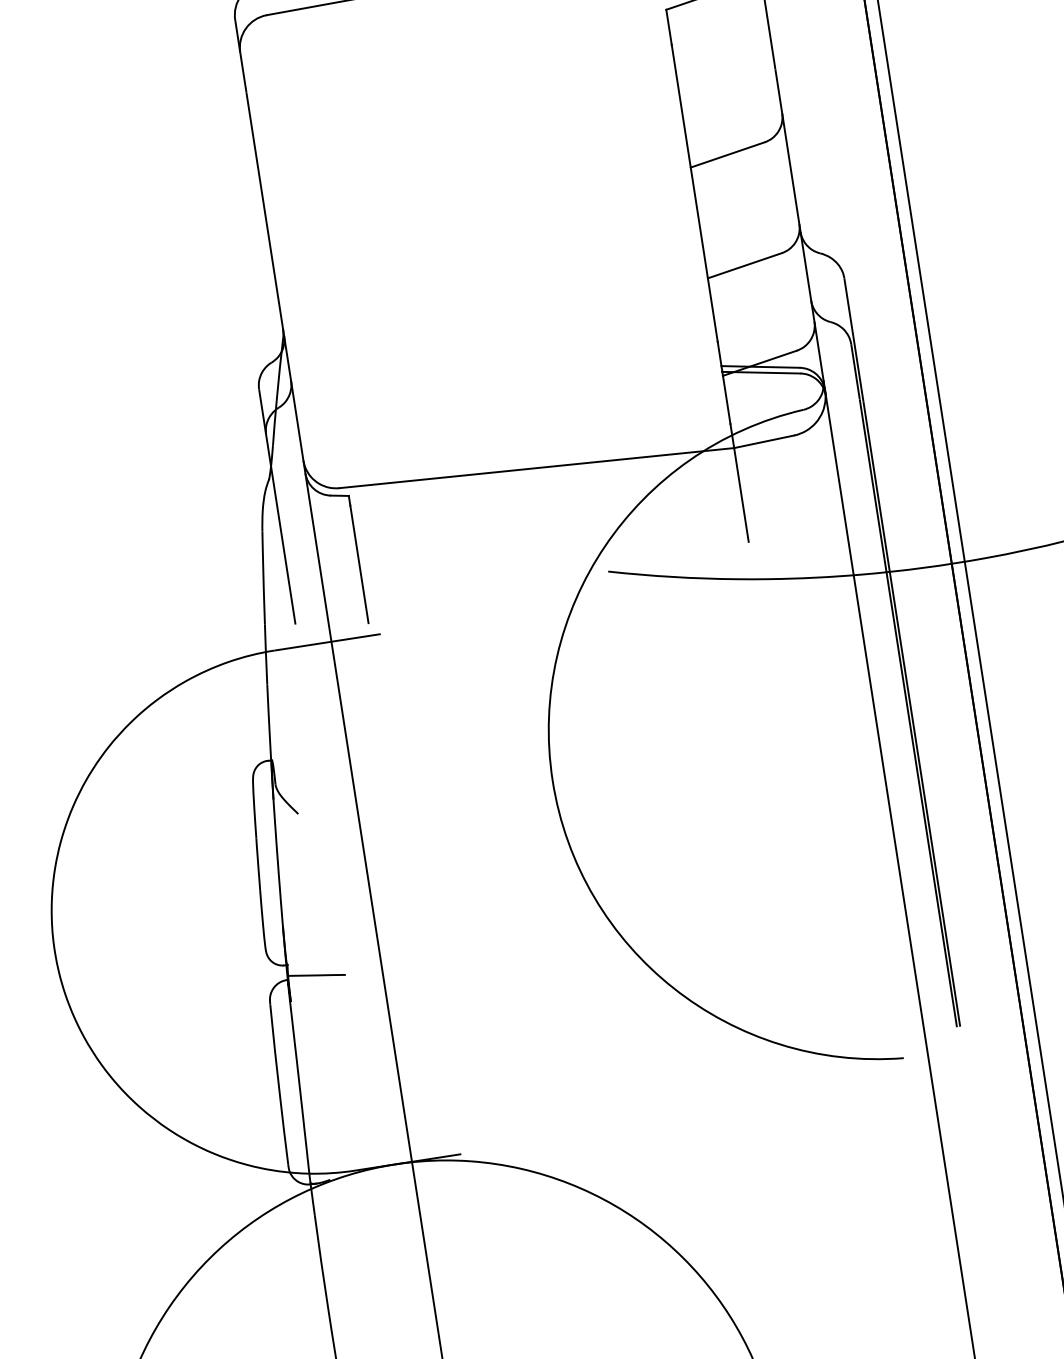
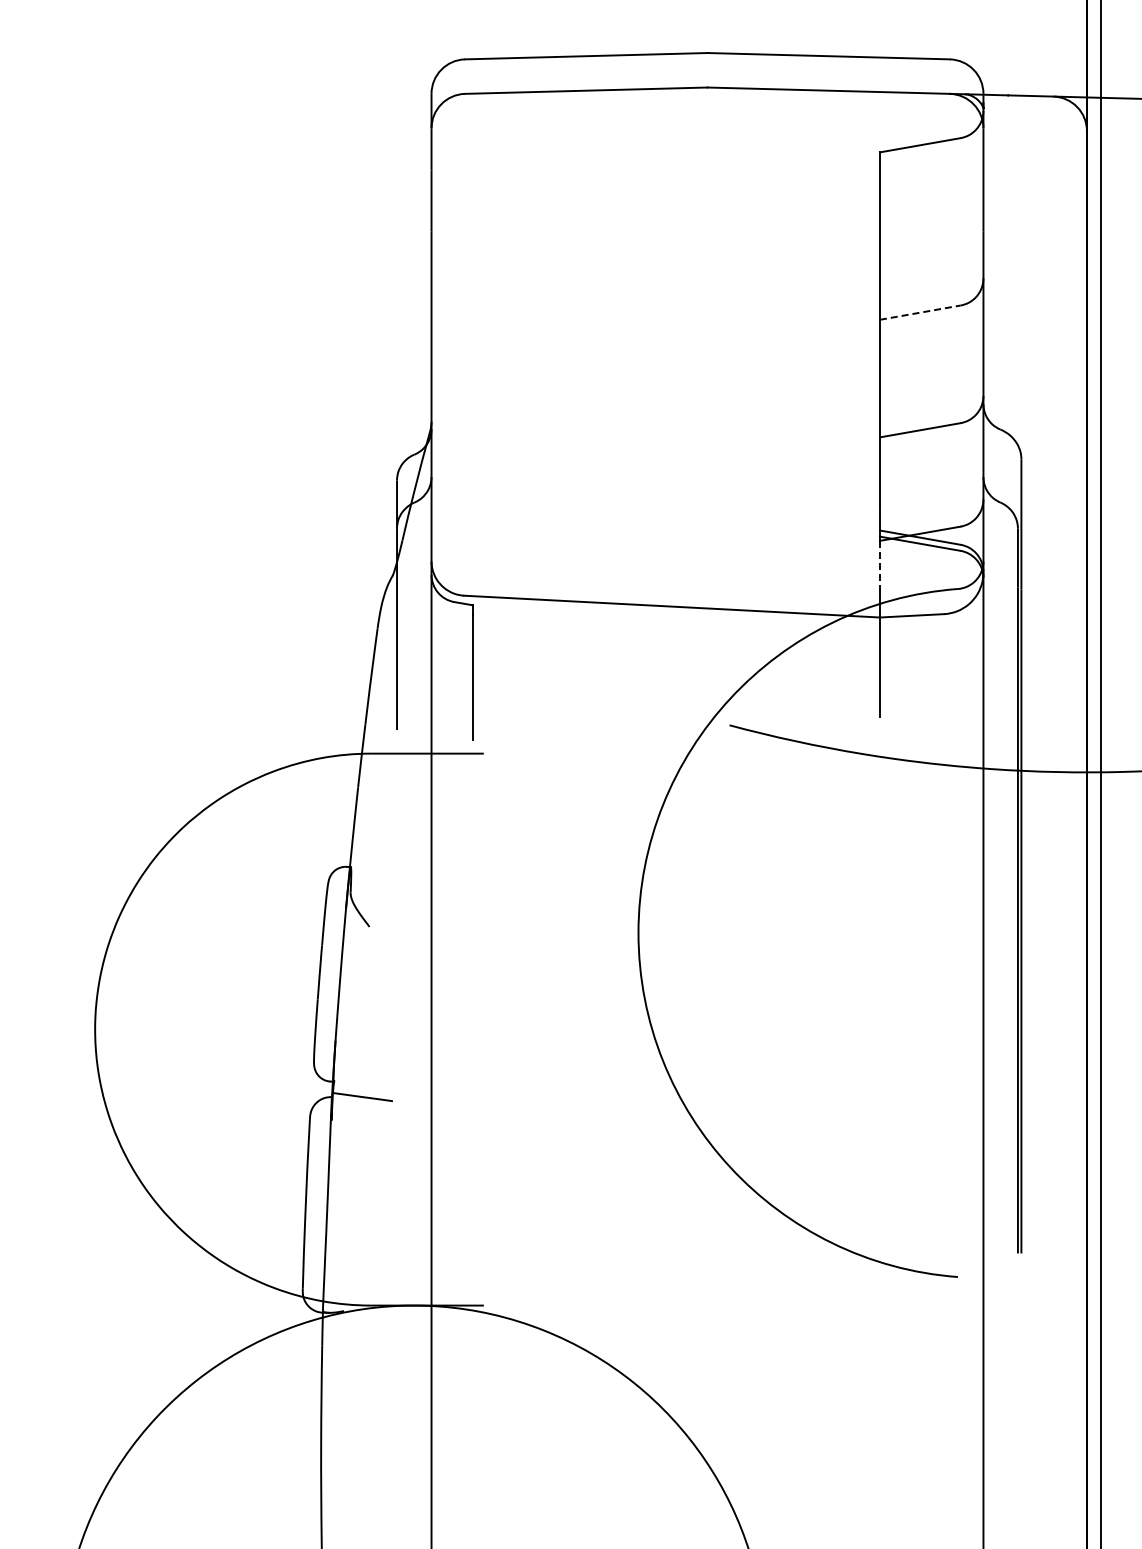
line: (727, 154) -> (920, 312), solid -> dashed
line: (726, 400) -> (879, 566), solid -> dashed

